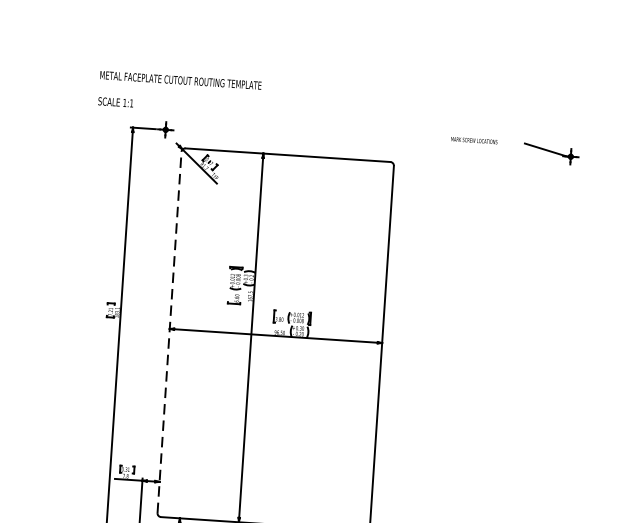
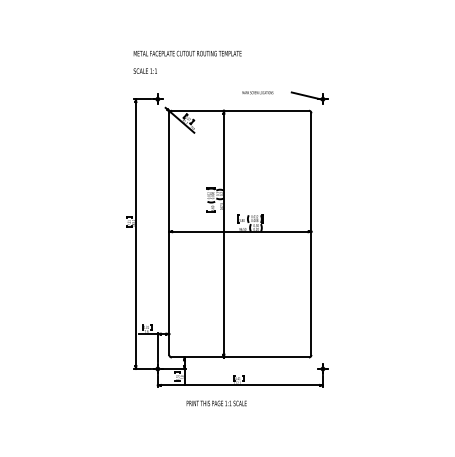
text: (179, 92) -> (187, 61), moved
part: (523, 143) -> (290, 92), moved
line: (169, 333) -> (169, 234), dashed -> solid

